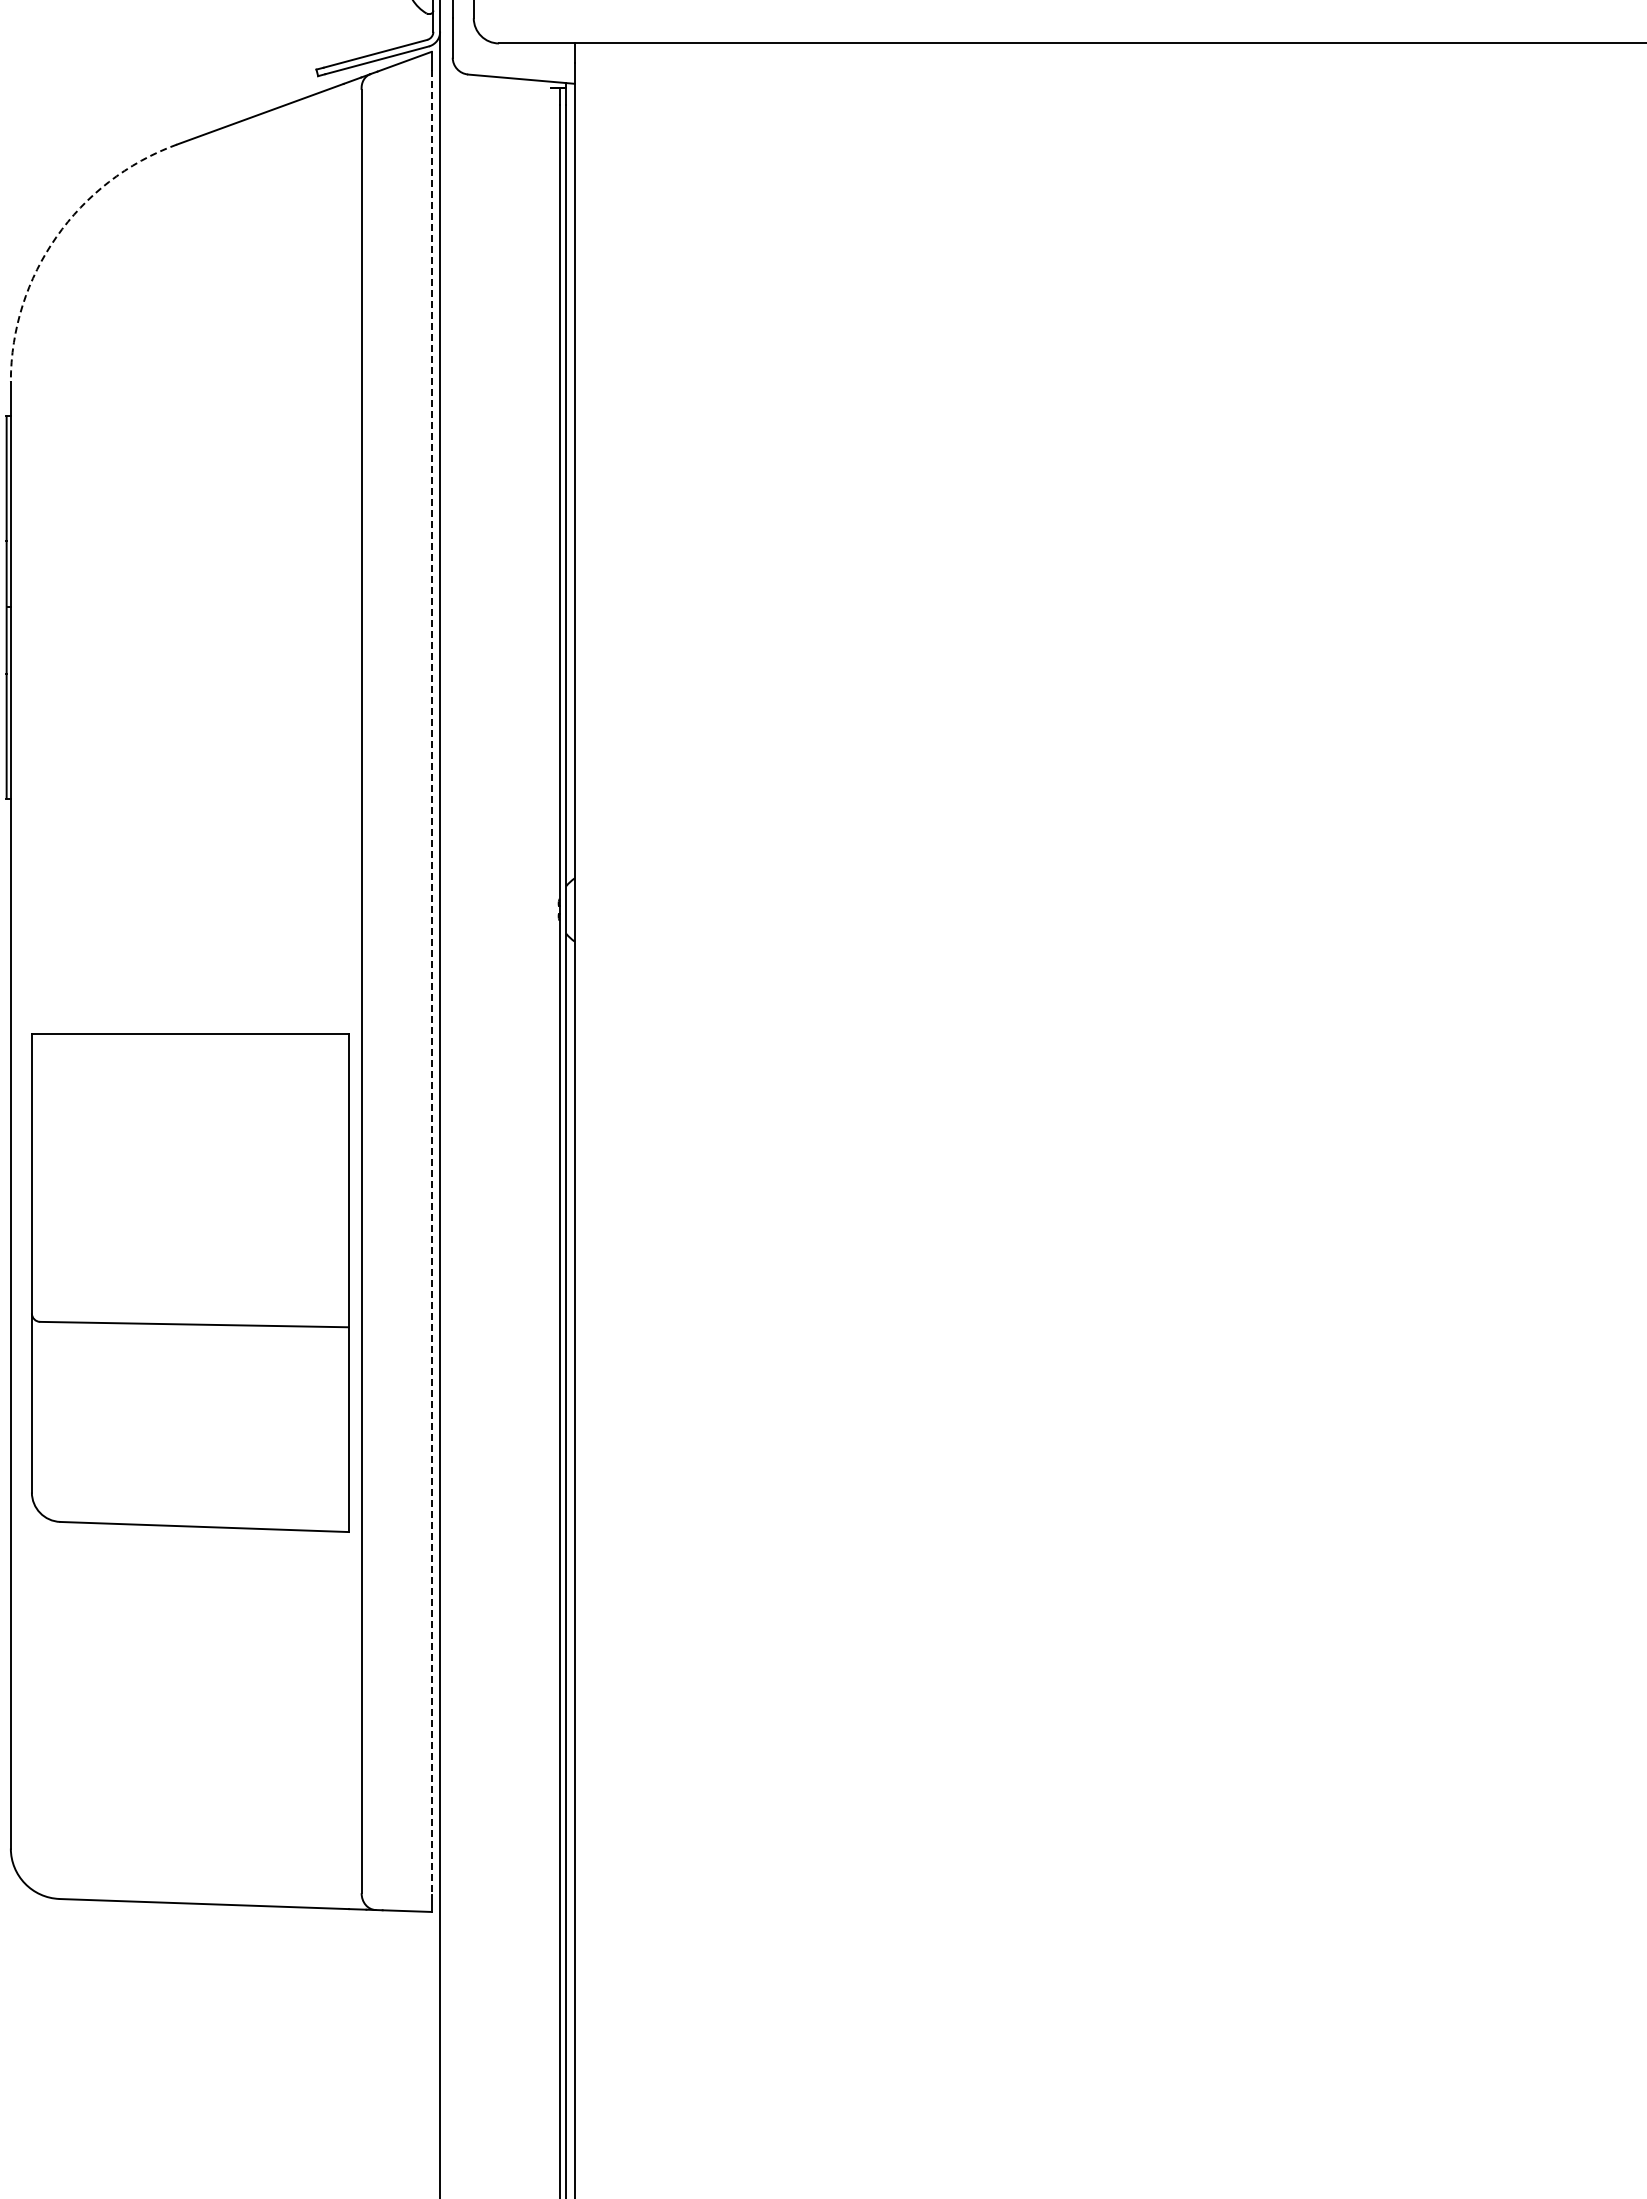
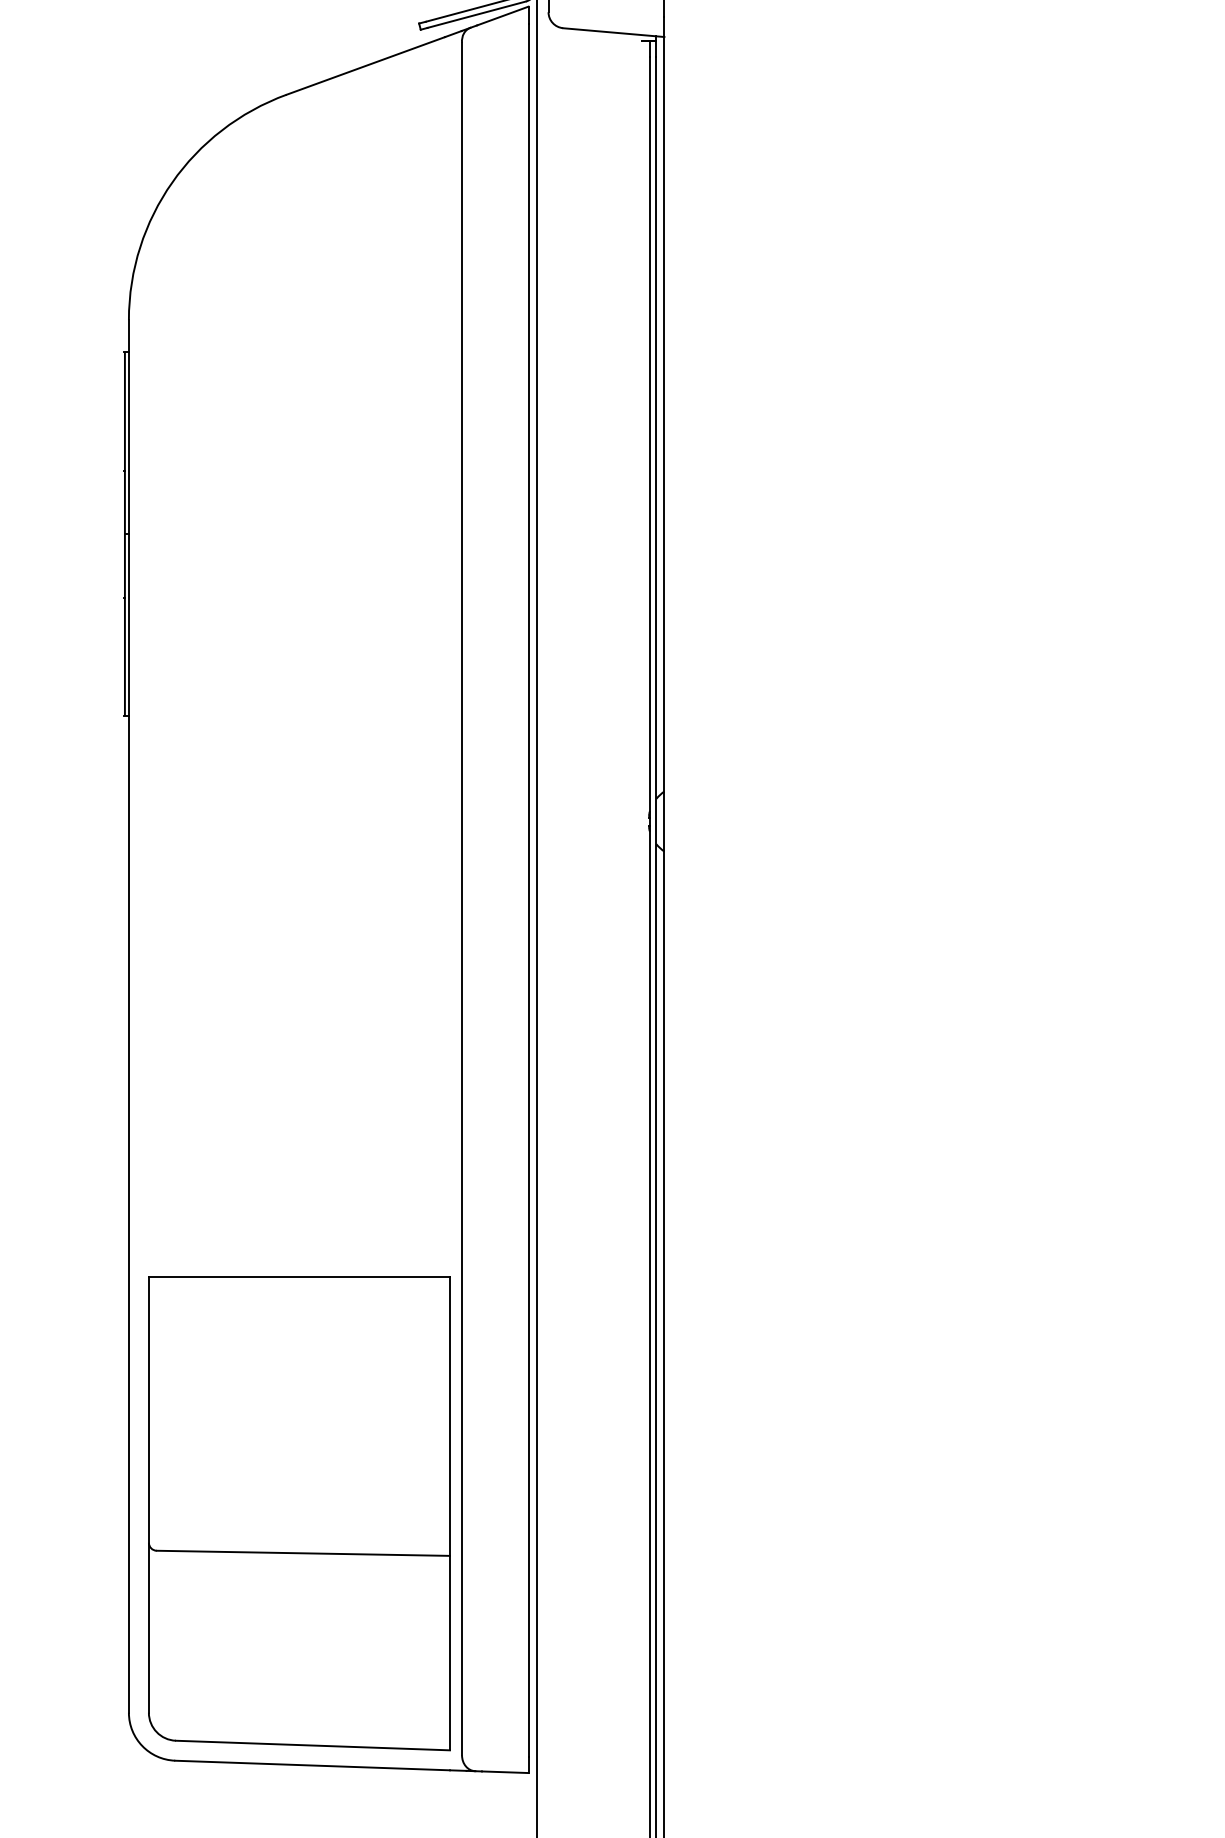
arc: (56, 237) -> (172, 182), dashed -> solid
line: (431, 982) -> (528, 890), dashed -> solid
part: (190, 1282) -> (299, 1513), moved

